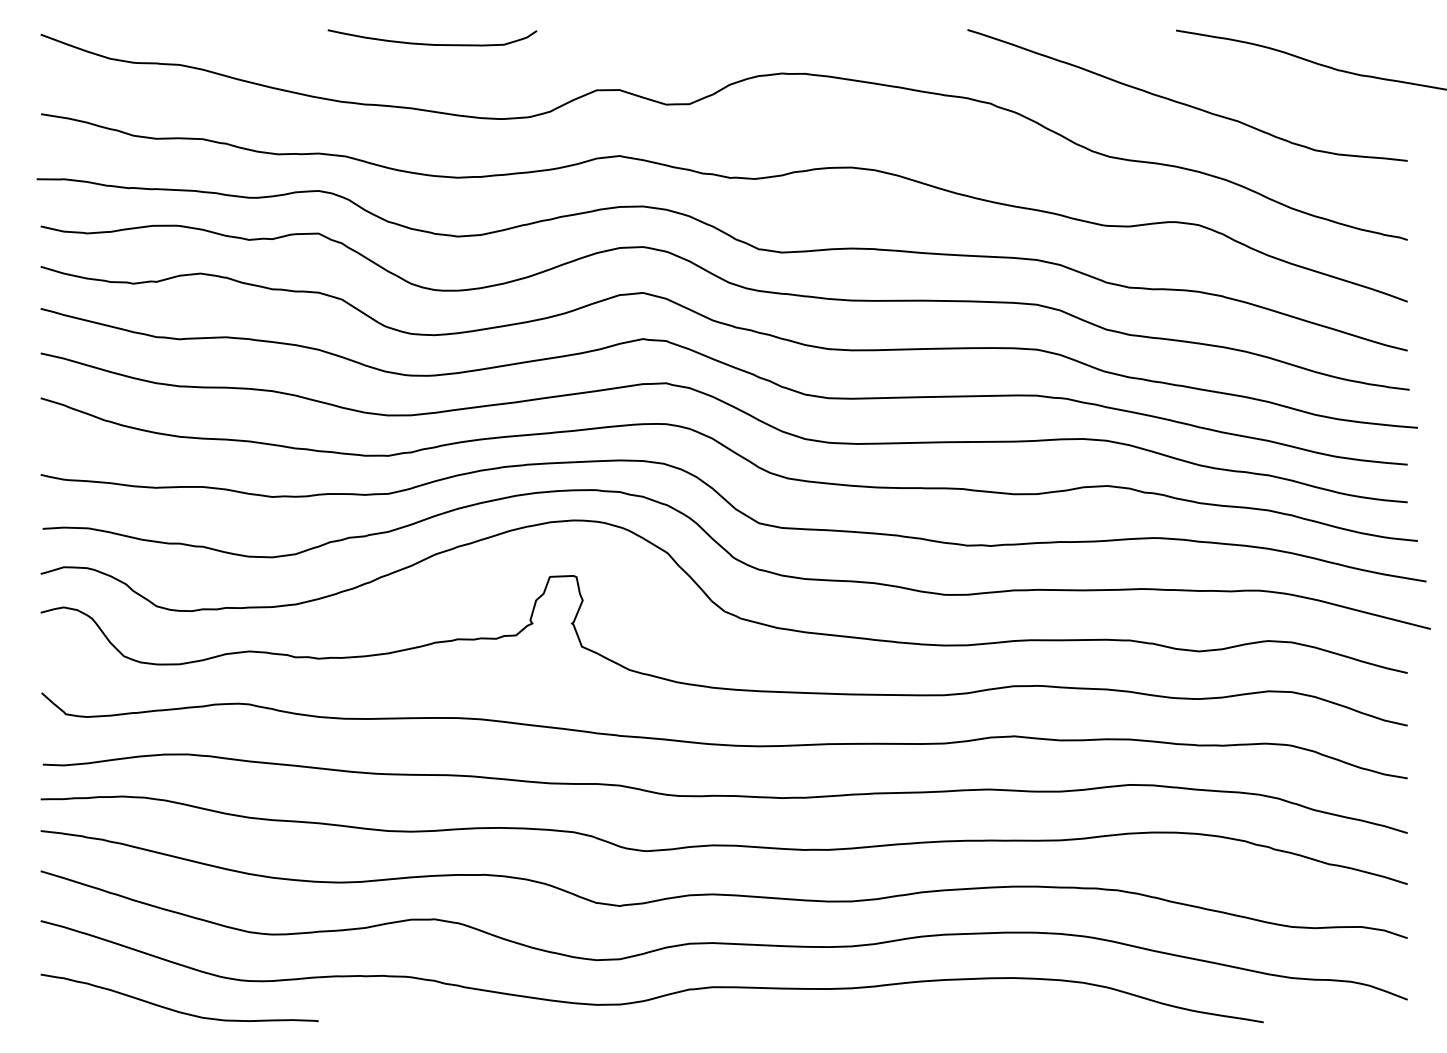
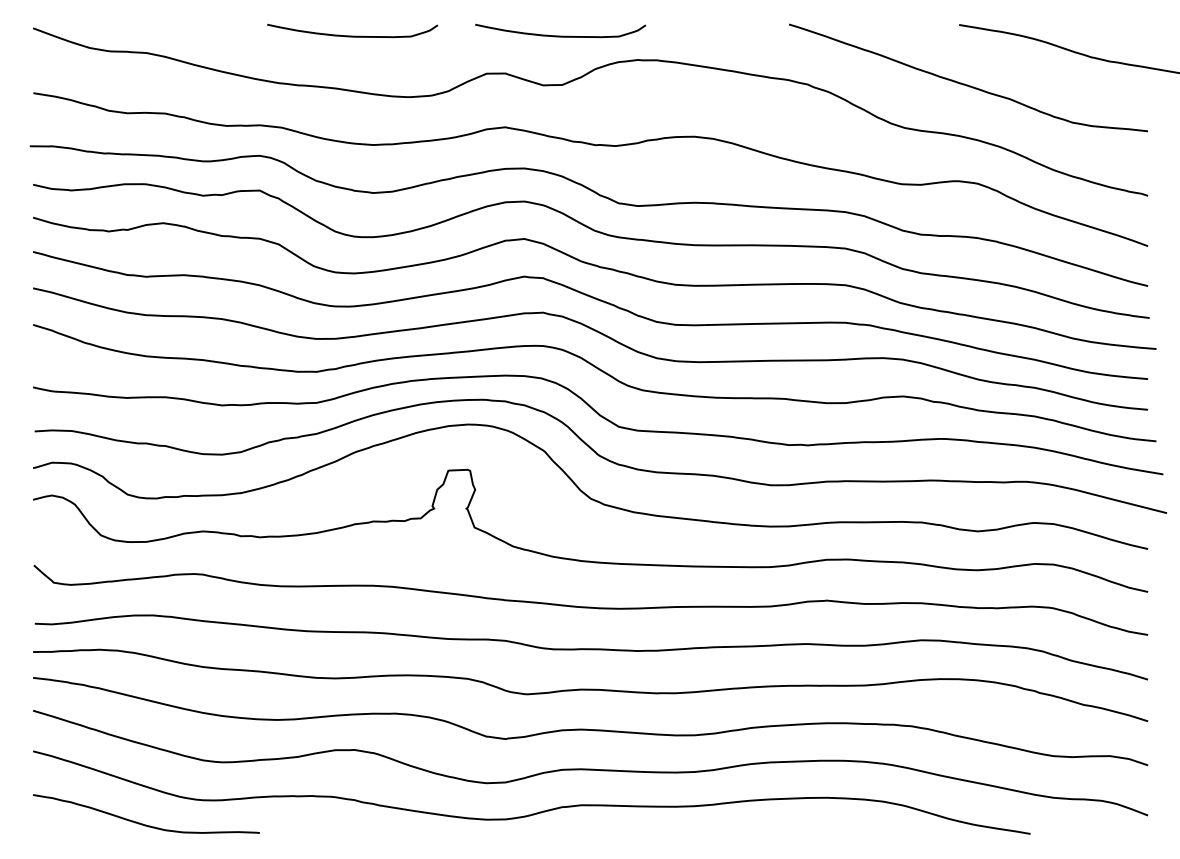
curve: (687, 43) -> (560, 35), added

